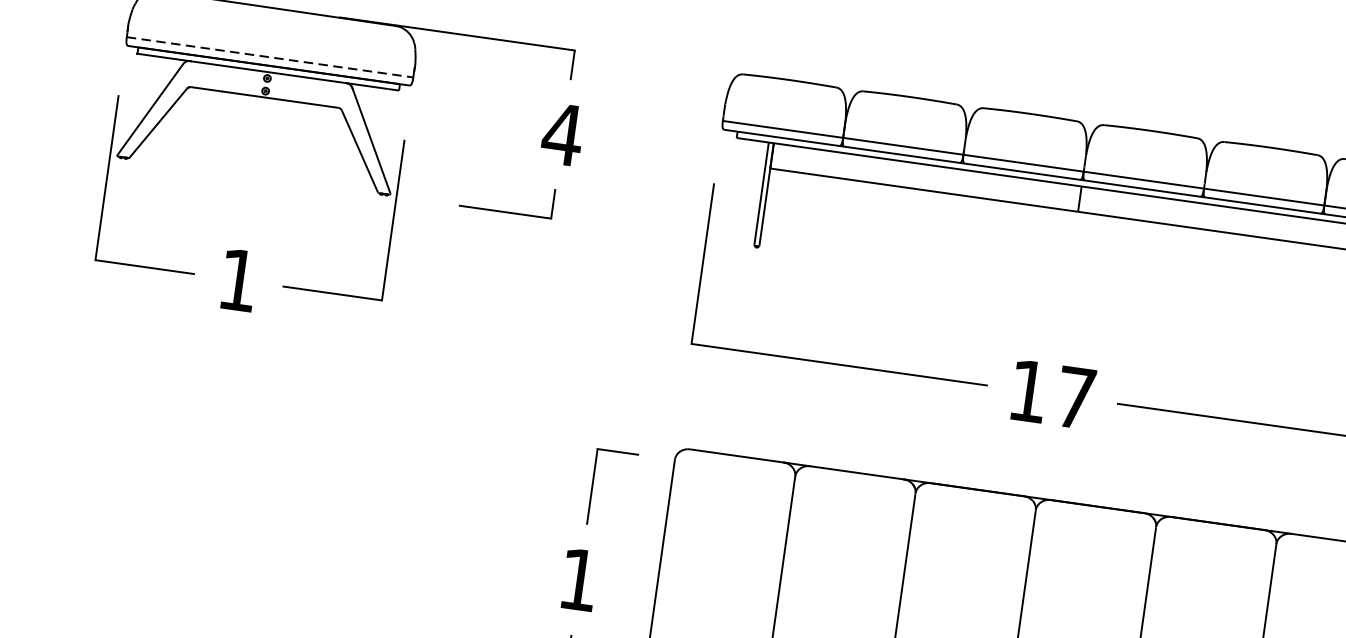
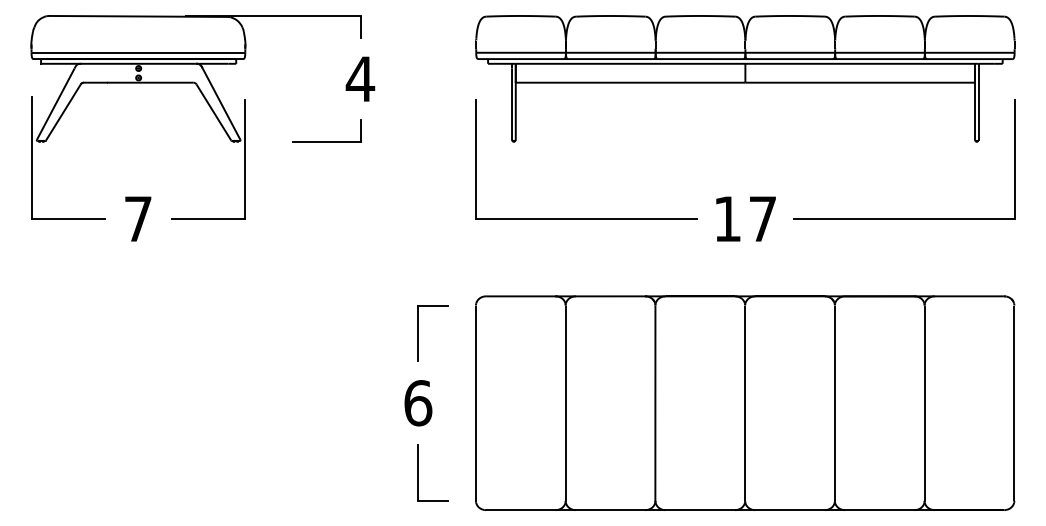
line: (270, 56) -> (138, 52), dashed -> solid
text: (238, 279) -> (138, 218), 1 -> 7
text: (579, 580) -> (418, 403), 1 -> 6

